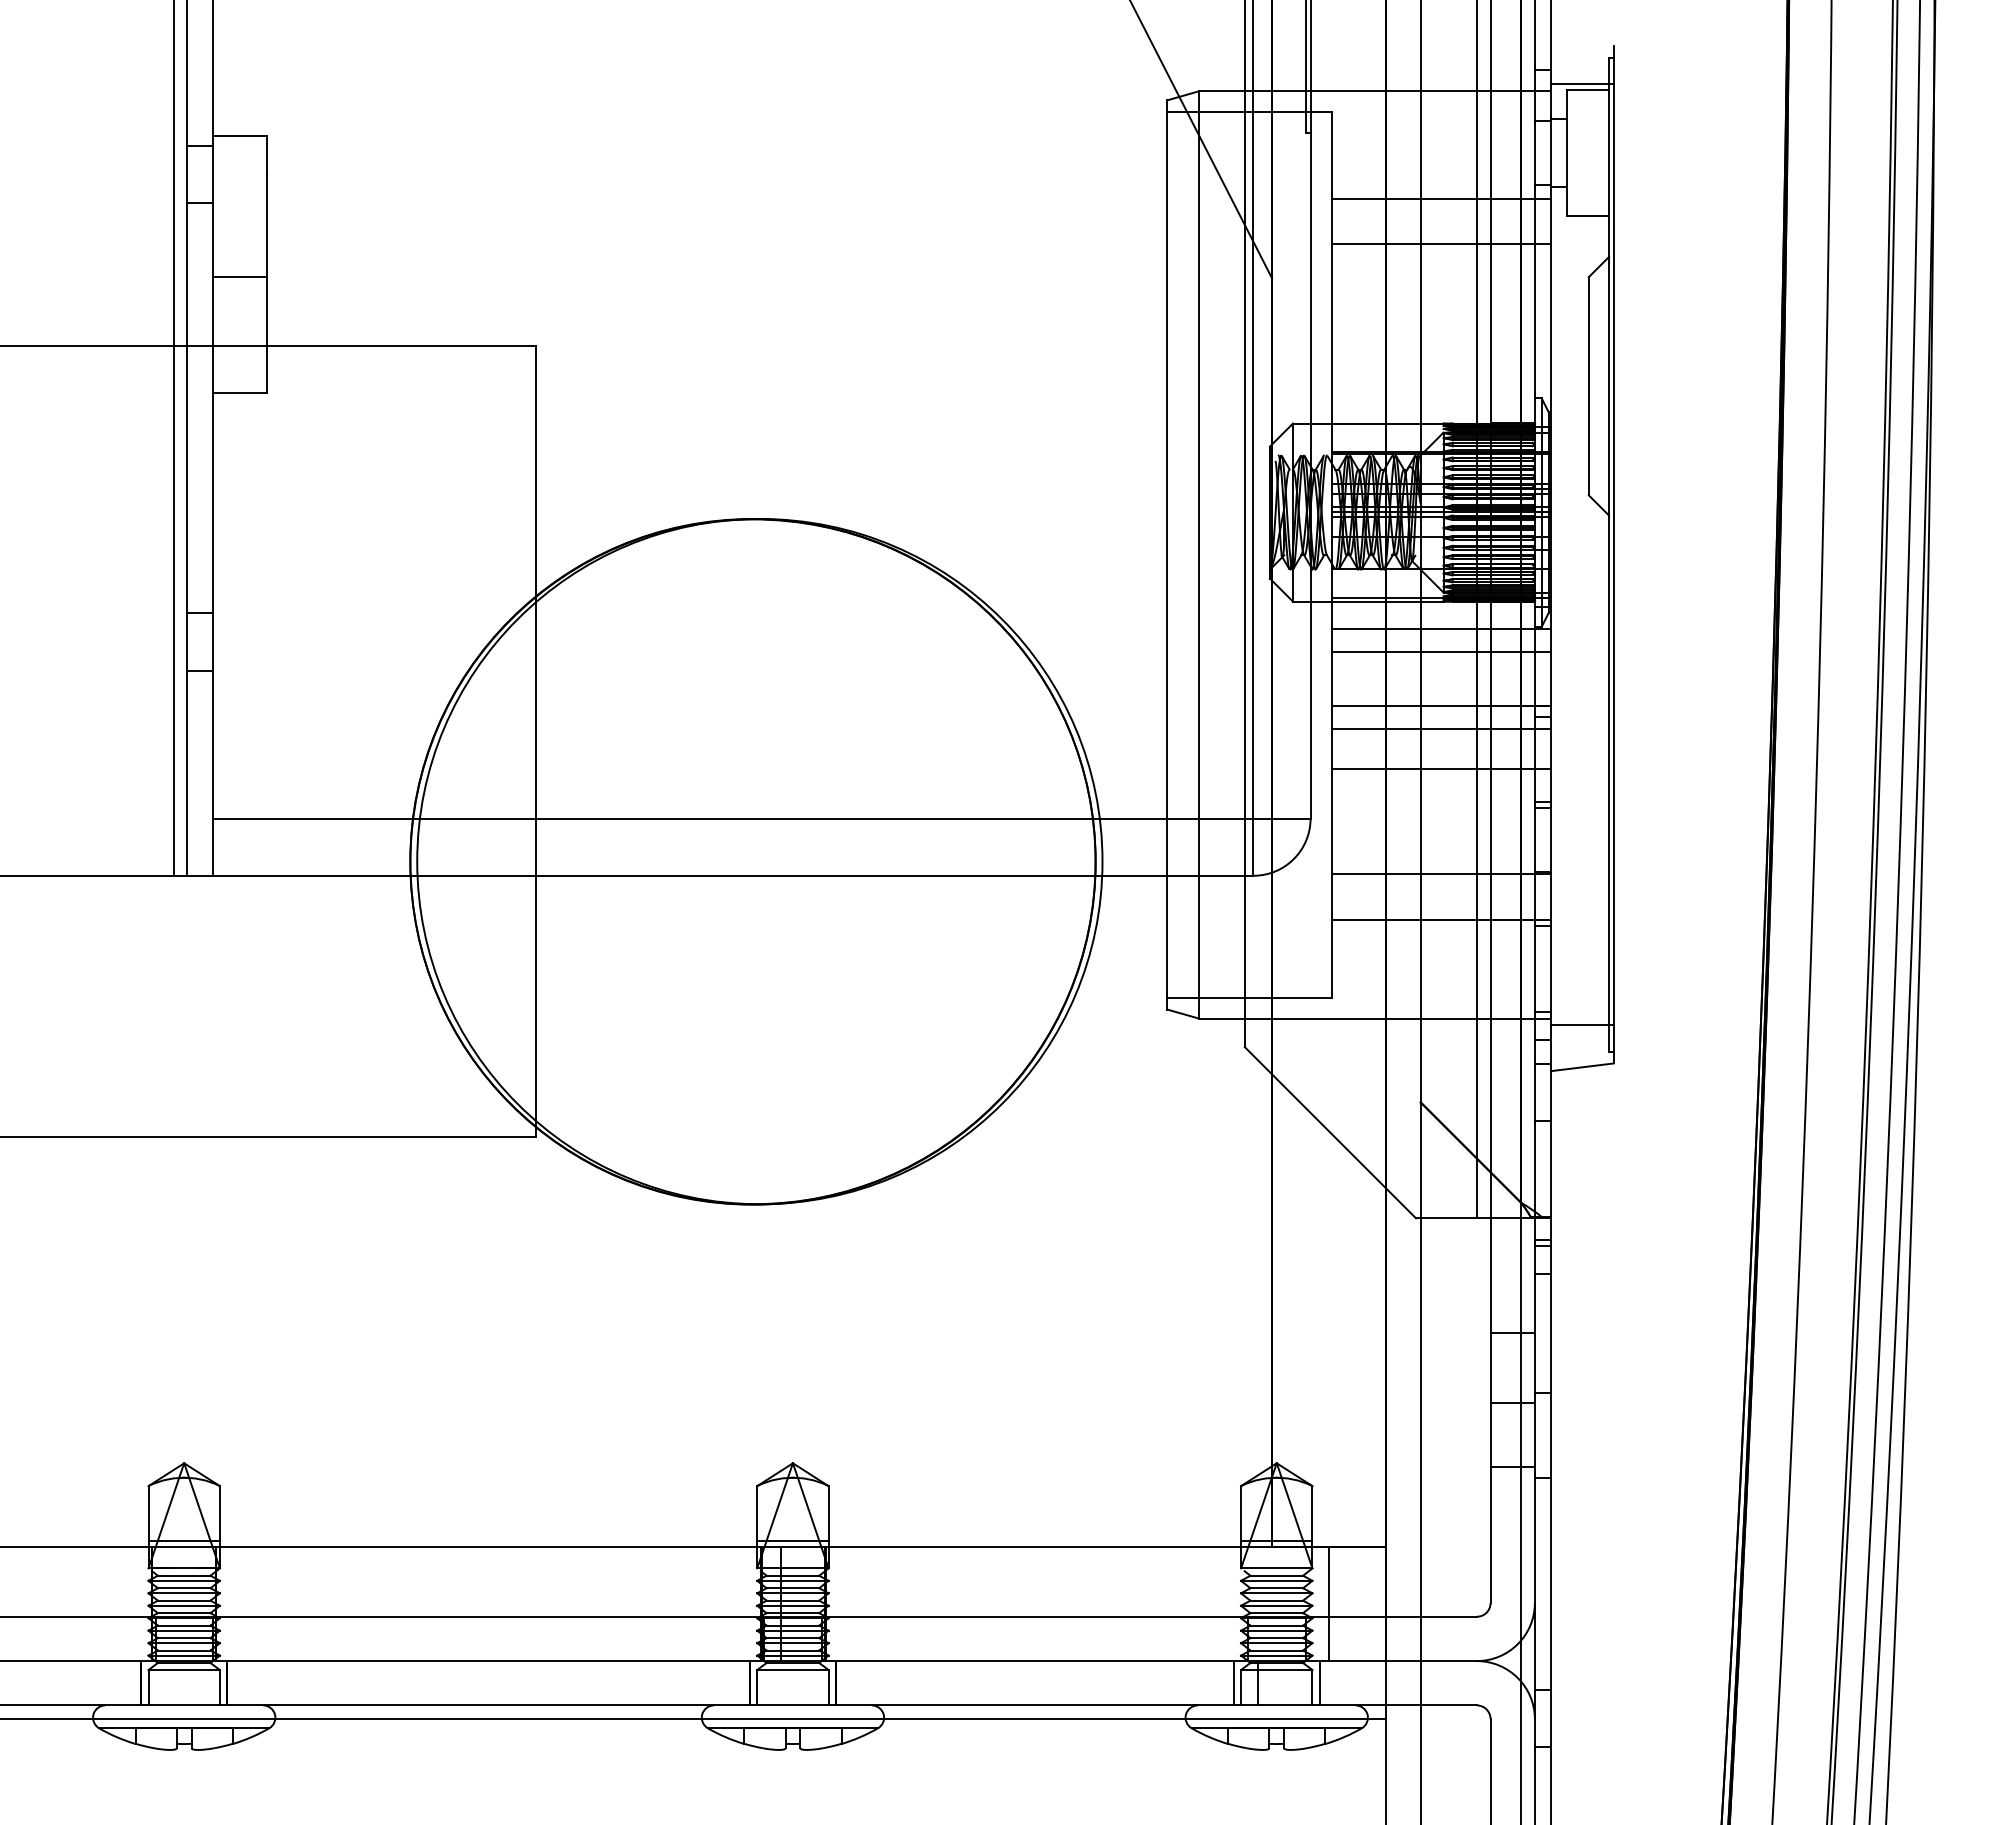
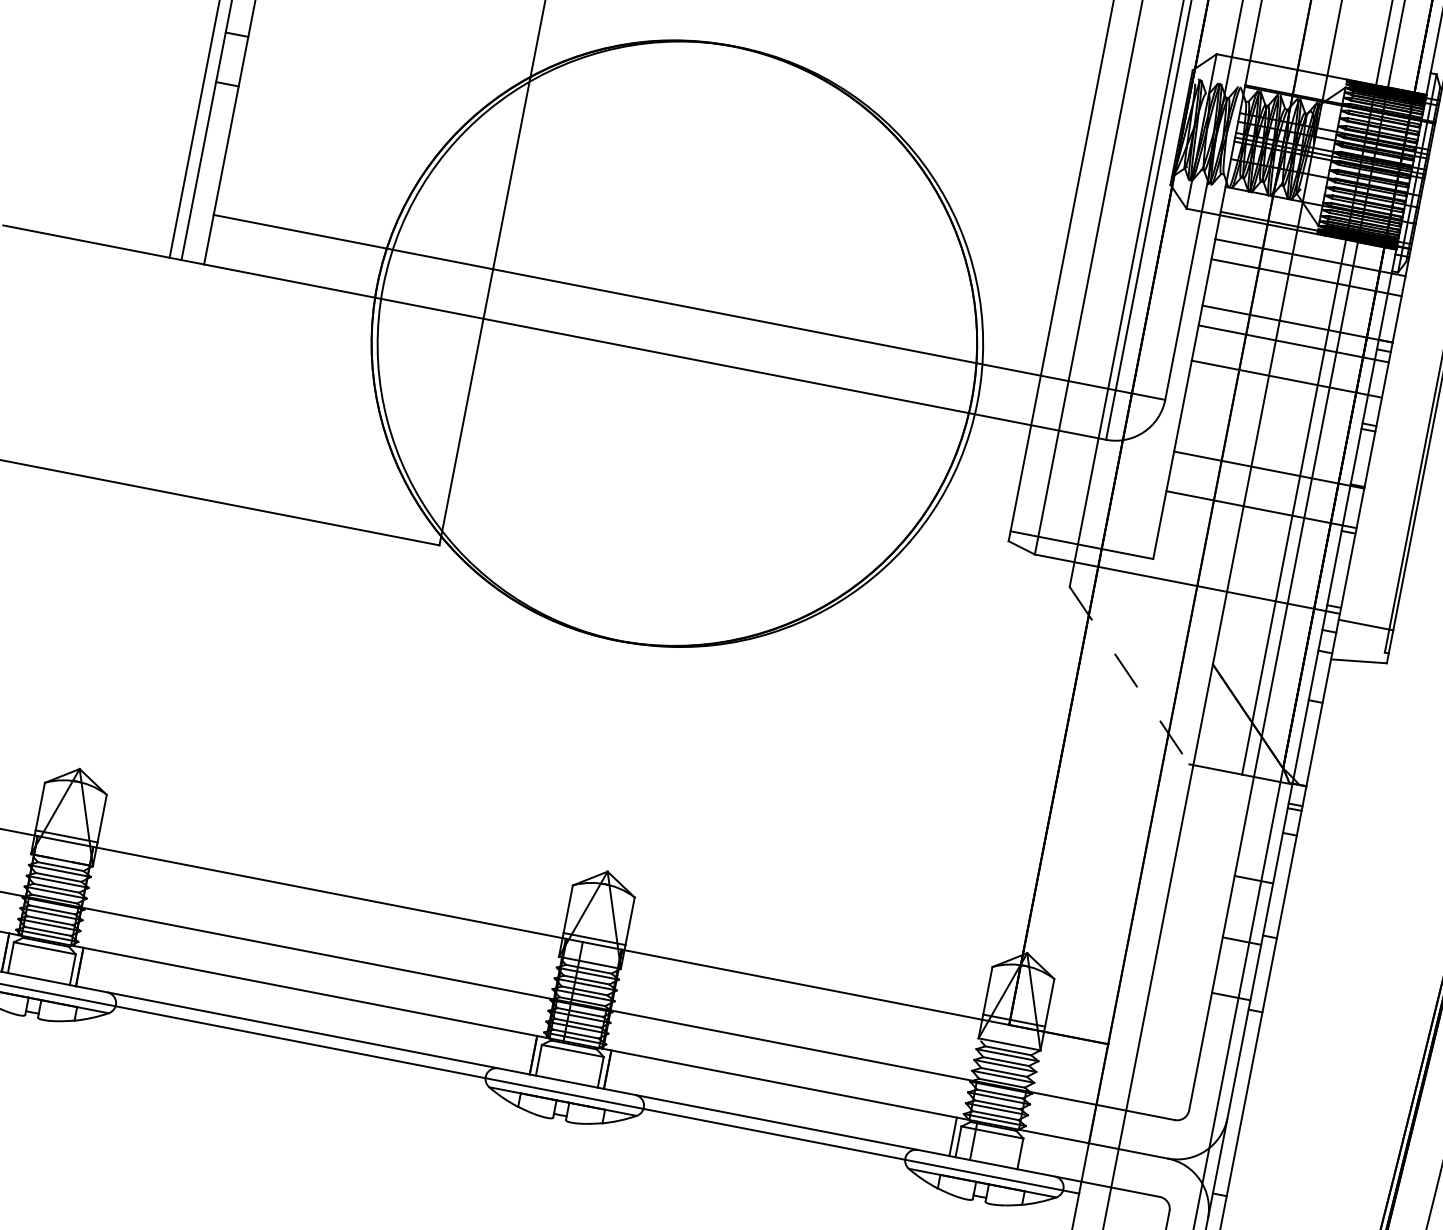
line: (1330, 1133) -> (1129, 676), solid -> dashed
line: (1329, 1603) -> (1049, 1083), removed
line: (1319, 1683) -> (1027, 1151), removed

